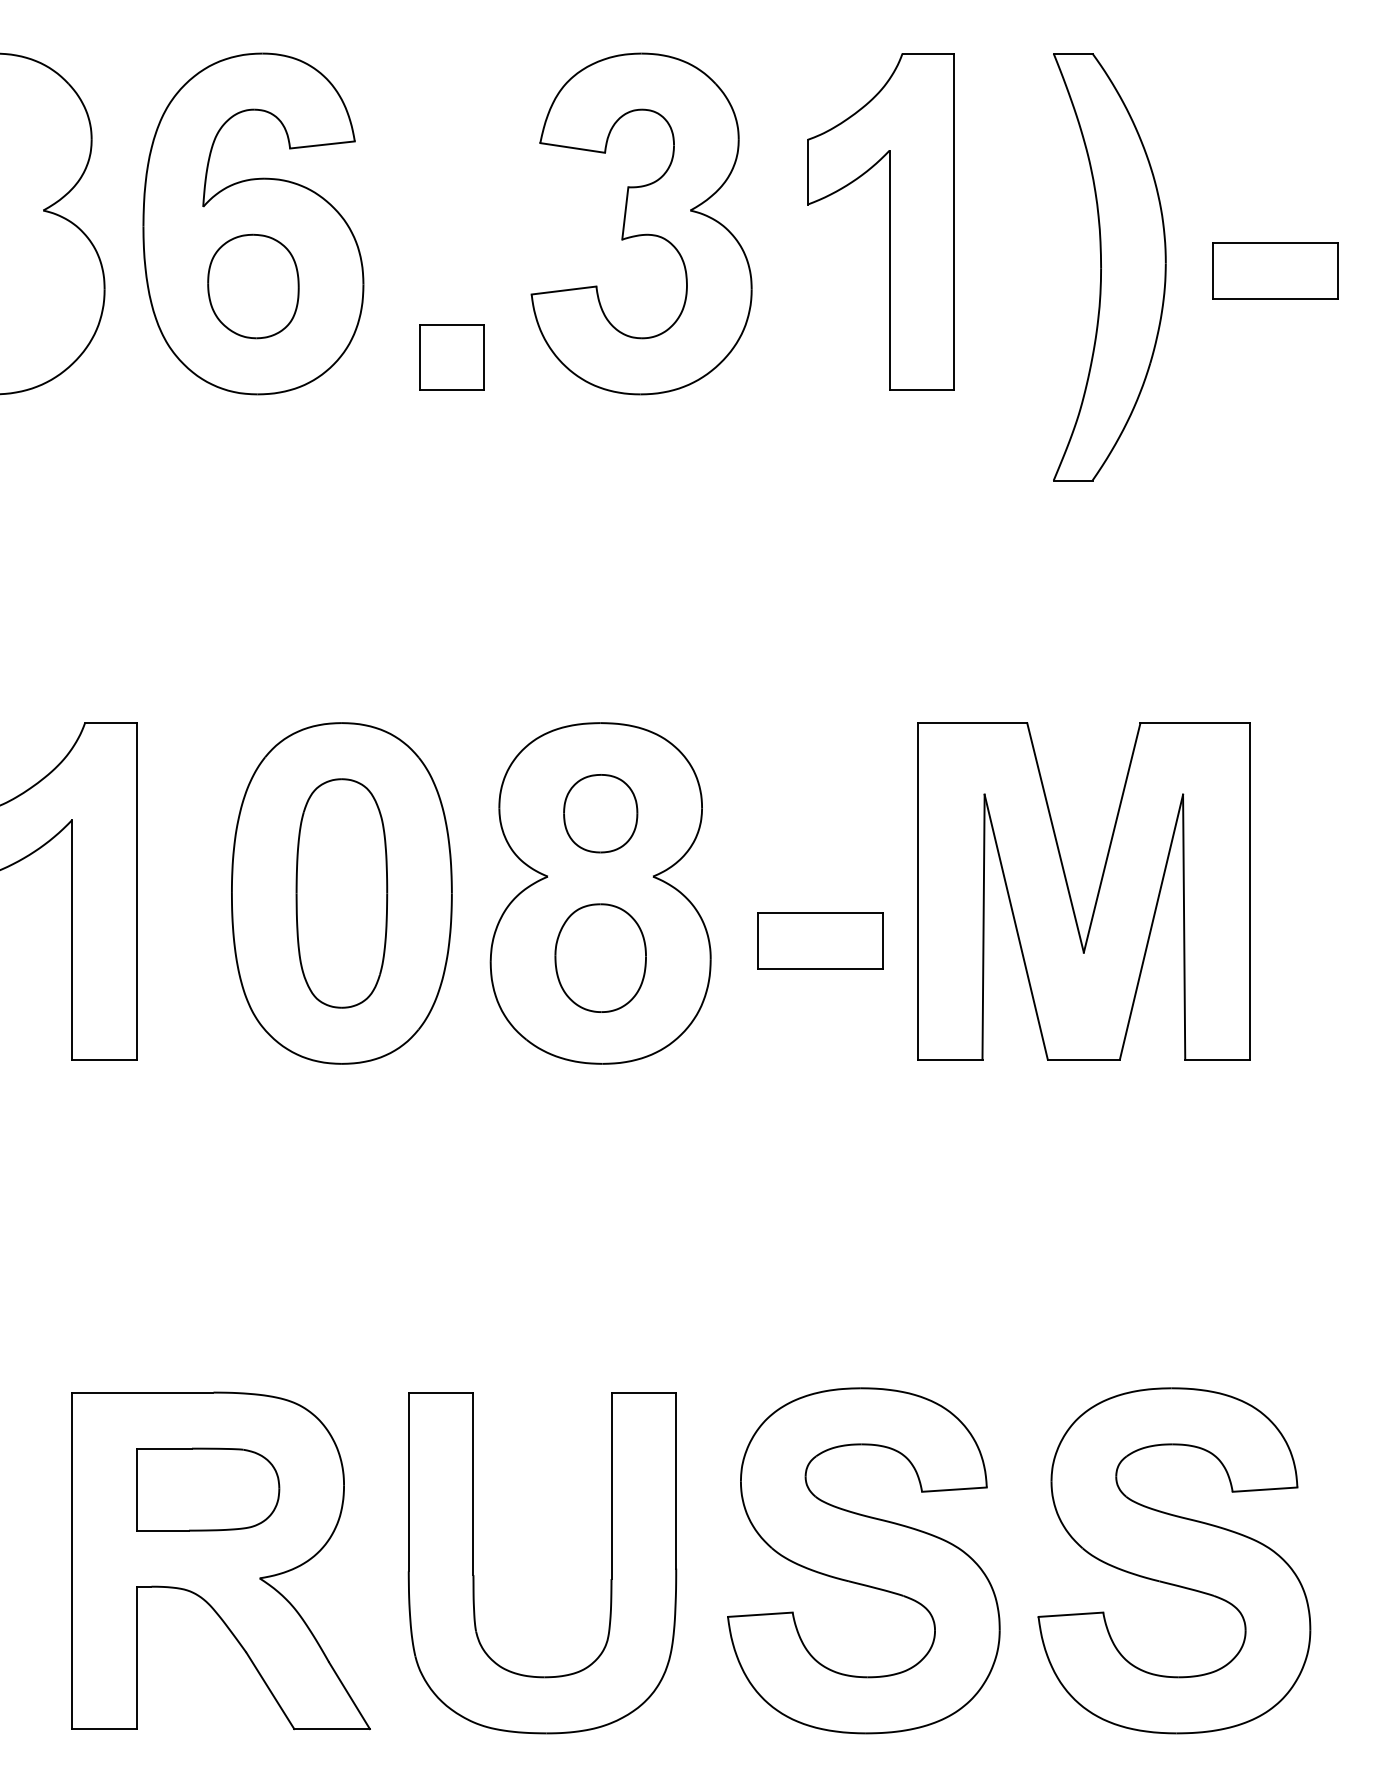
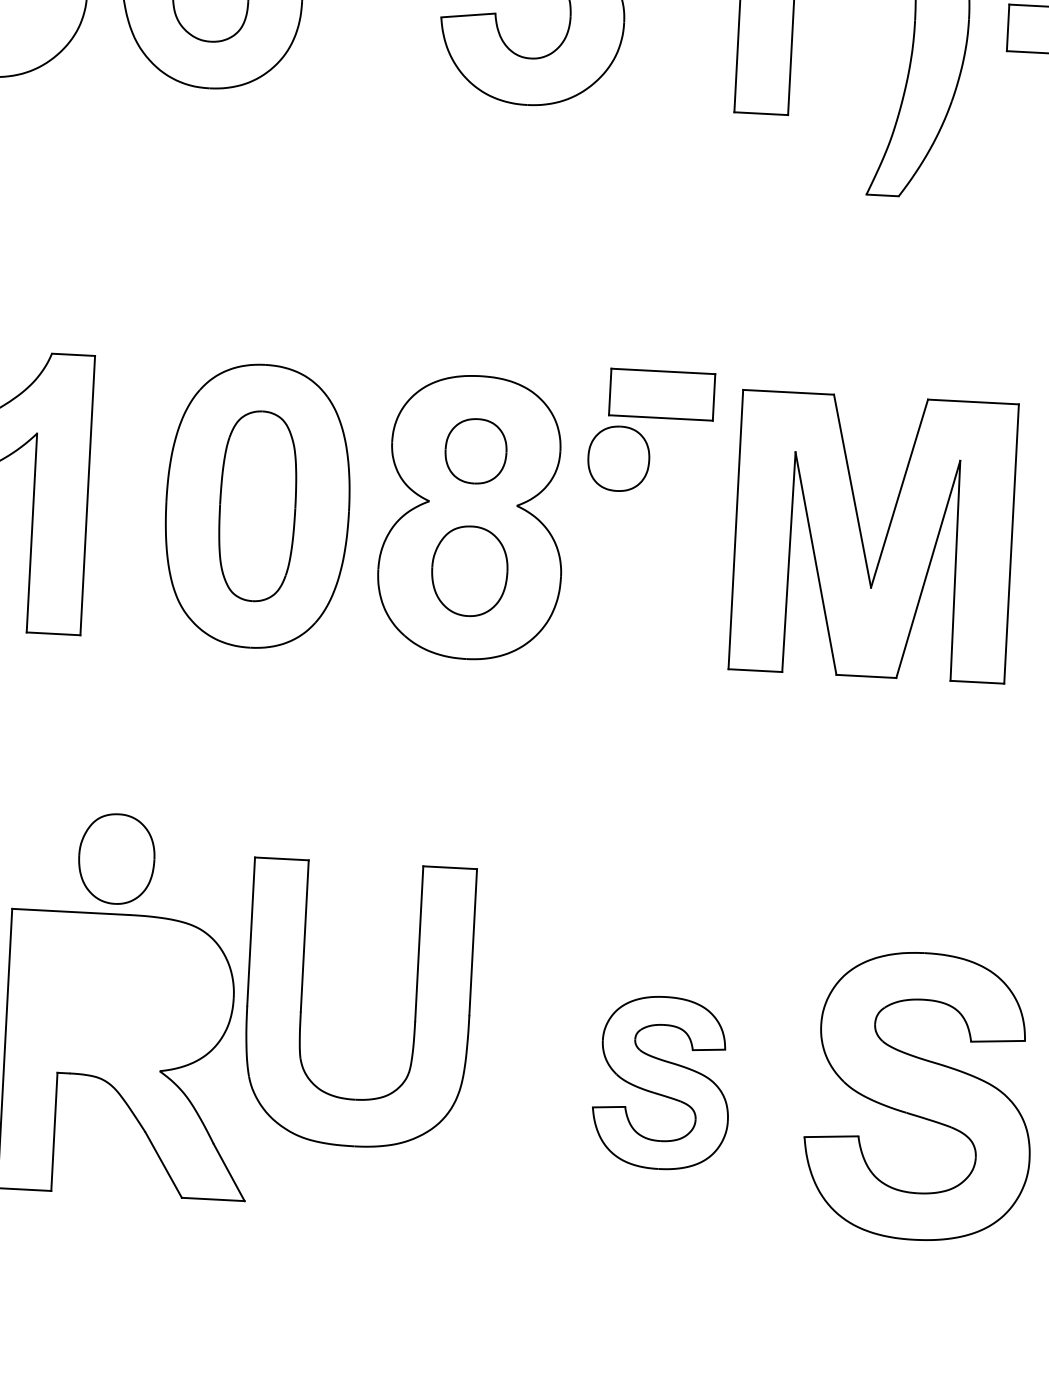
part: (451, 357) -> (372, 66), removed
part: (772, 813) -> (618, 458), added
part: (820, 940) -> (661, 394), moved
part: (194, 1325) -> (116, 858), added
part: (208, 1489) -> (121, 995), removed
part: (863, 1560) -> (661, 1082), size x0.6
part: (473, 1563) -> (301, 1002), moved

